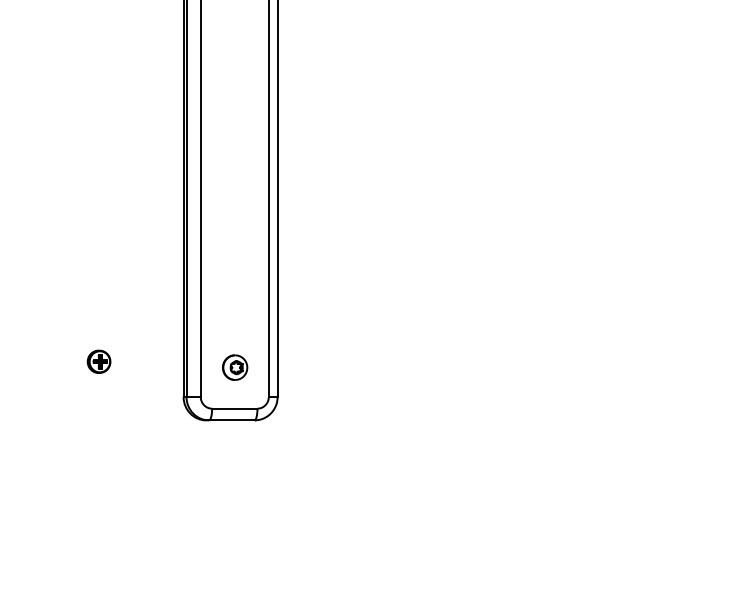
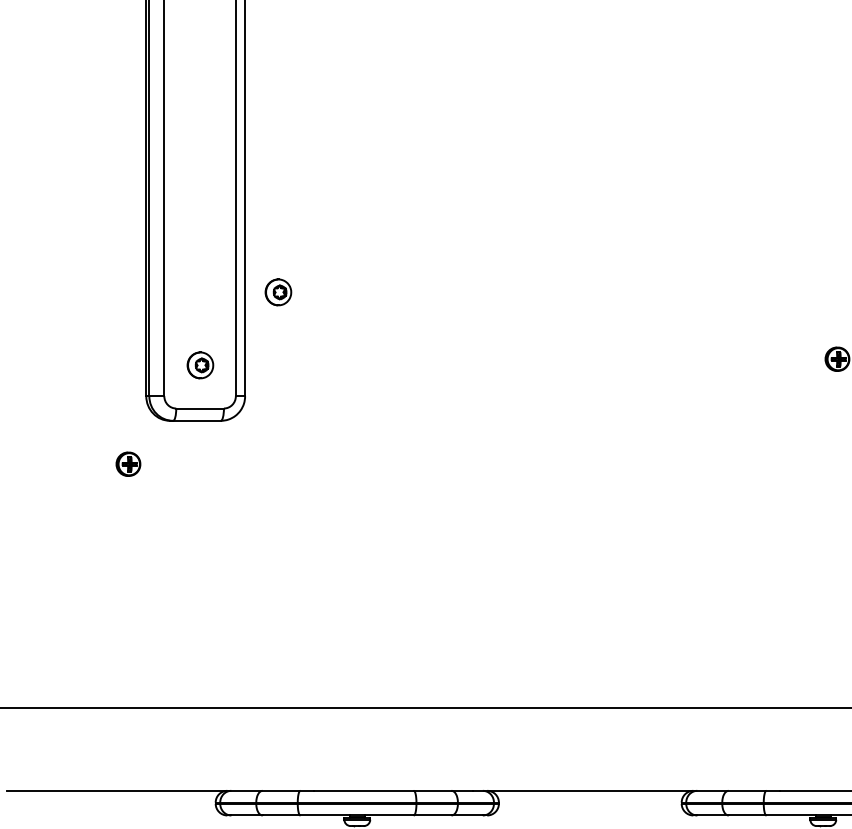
part: (309, 298) -> (278, 292), added
part: (99, 361) -> (128, 463), moved

